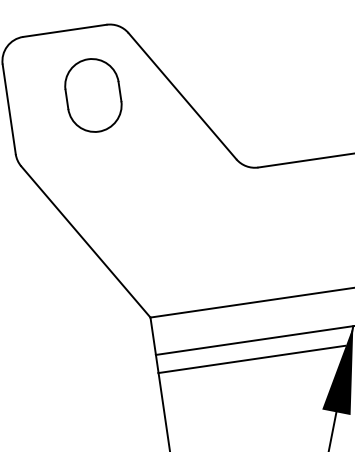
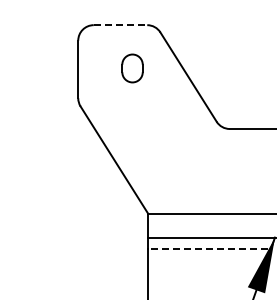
line: (64, 31) -> (120, 25), solid -> dashed
part: (93, 95) -> (132, 68), size x0.6
line: (251, 359) -> (207, 249), solid -> dashed

